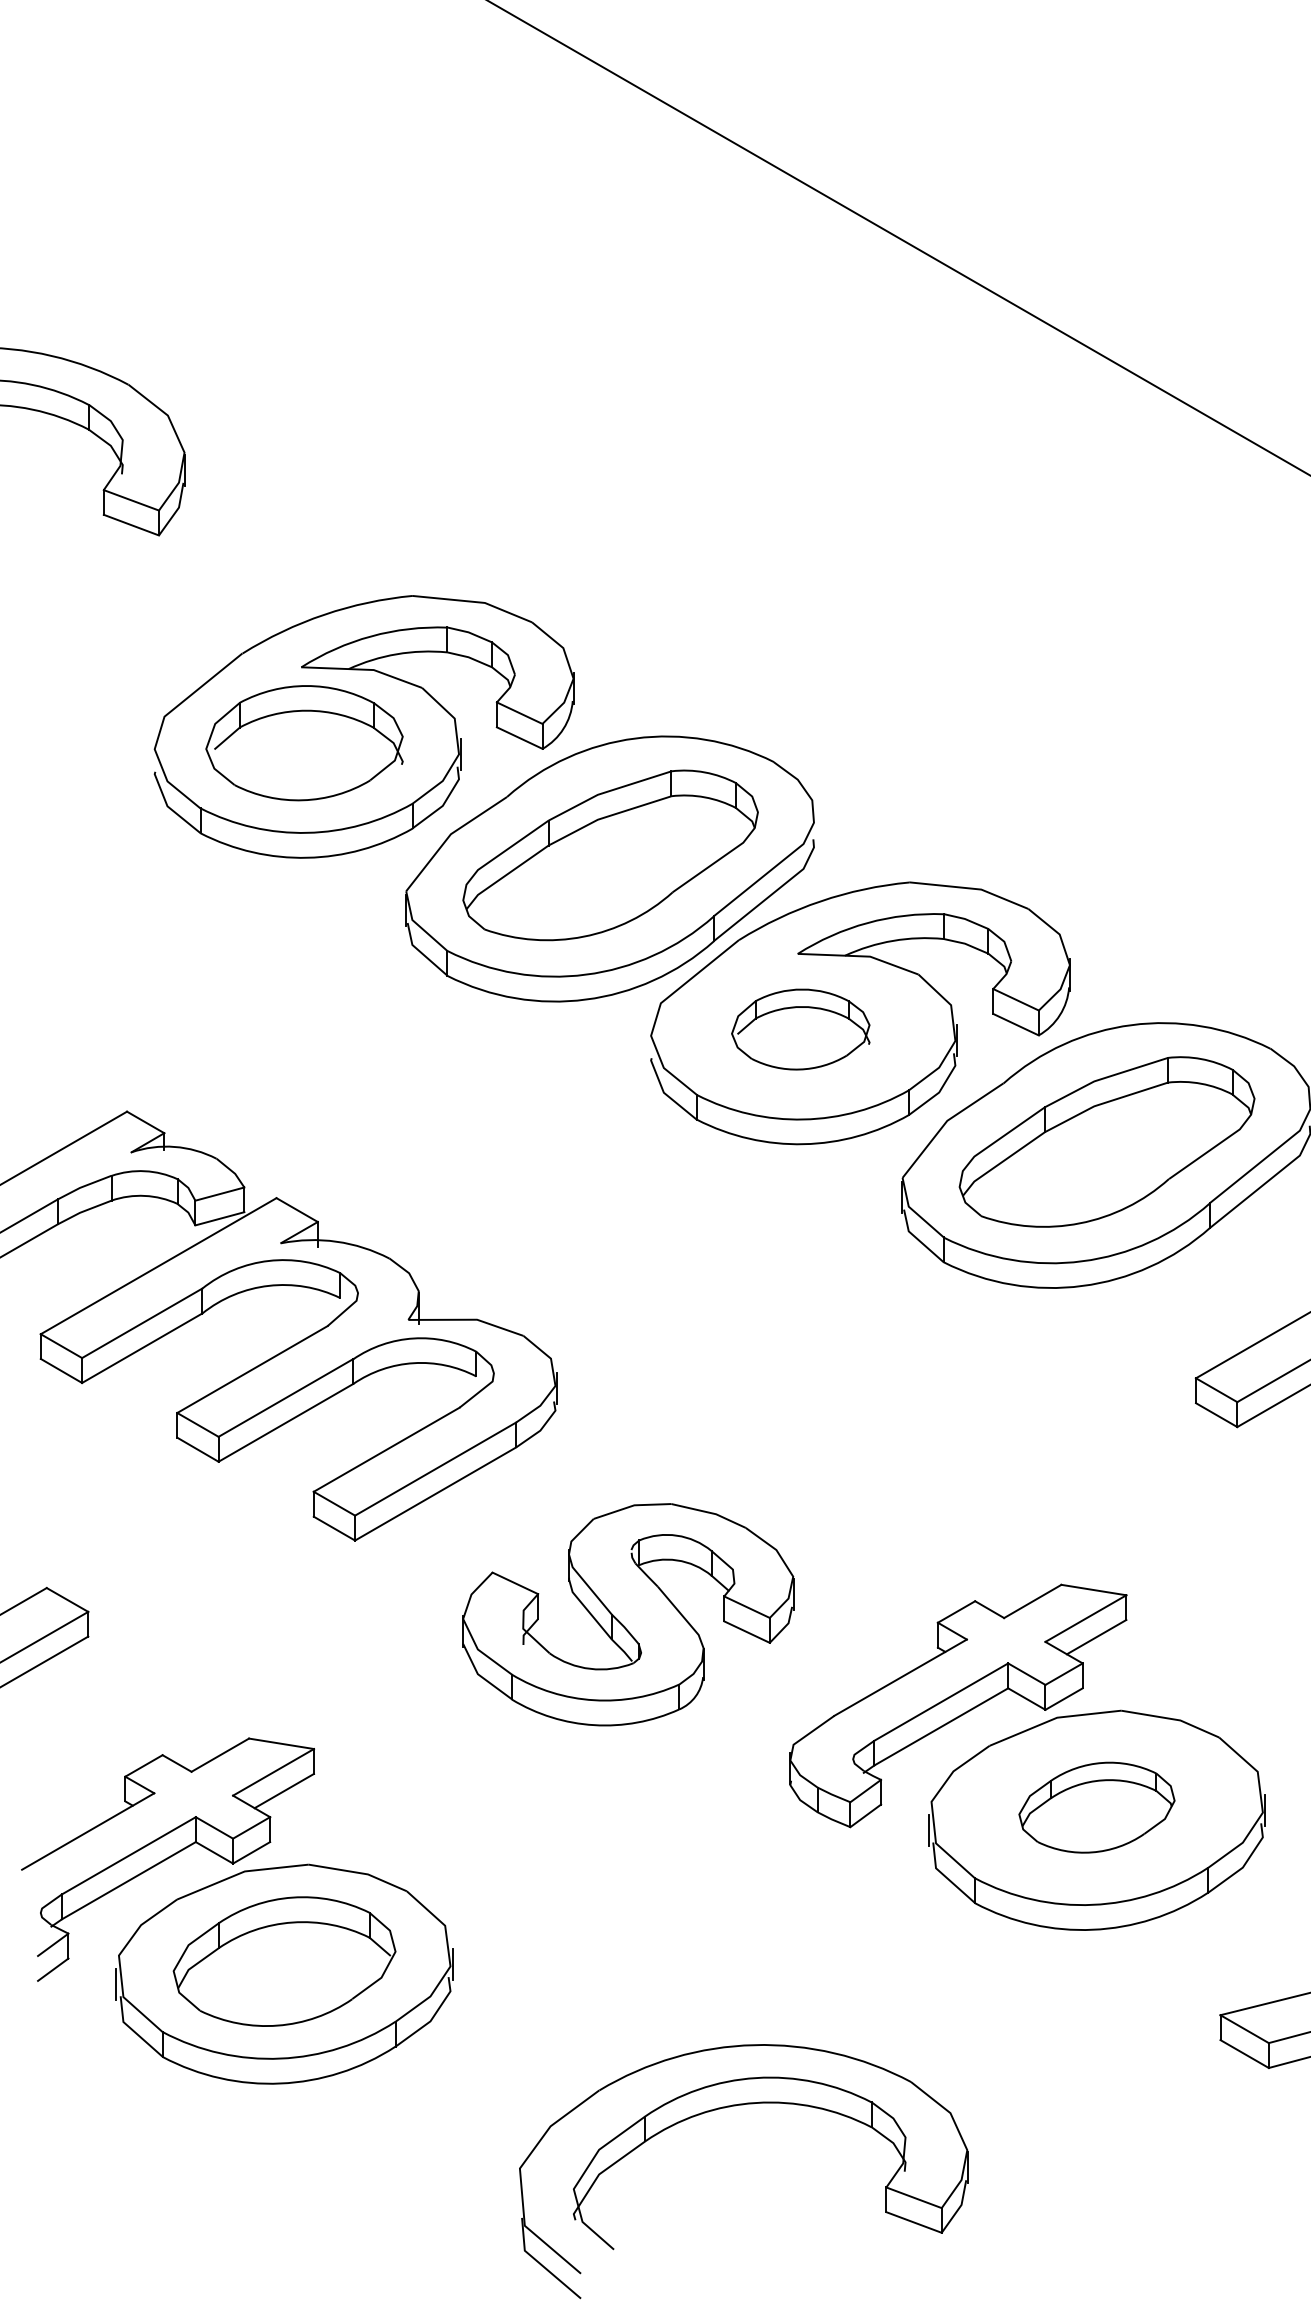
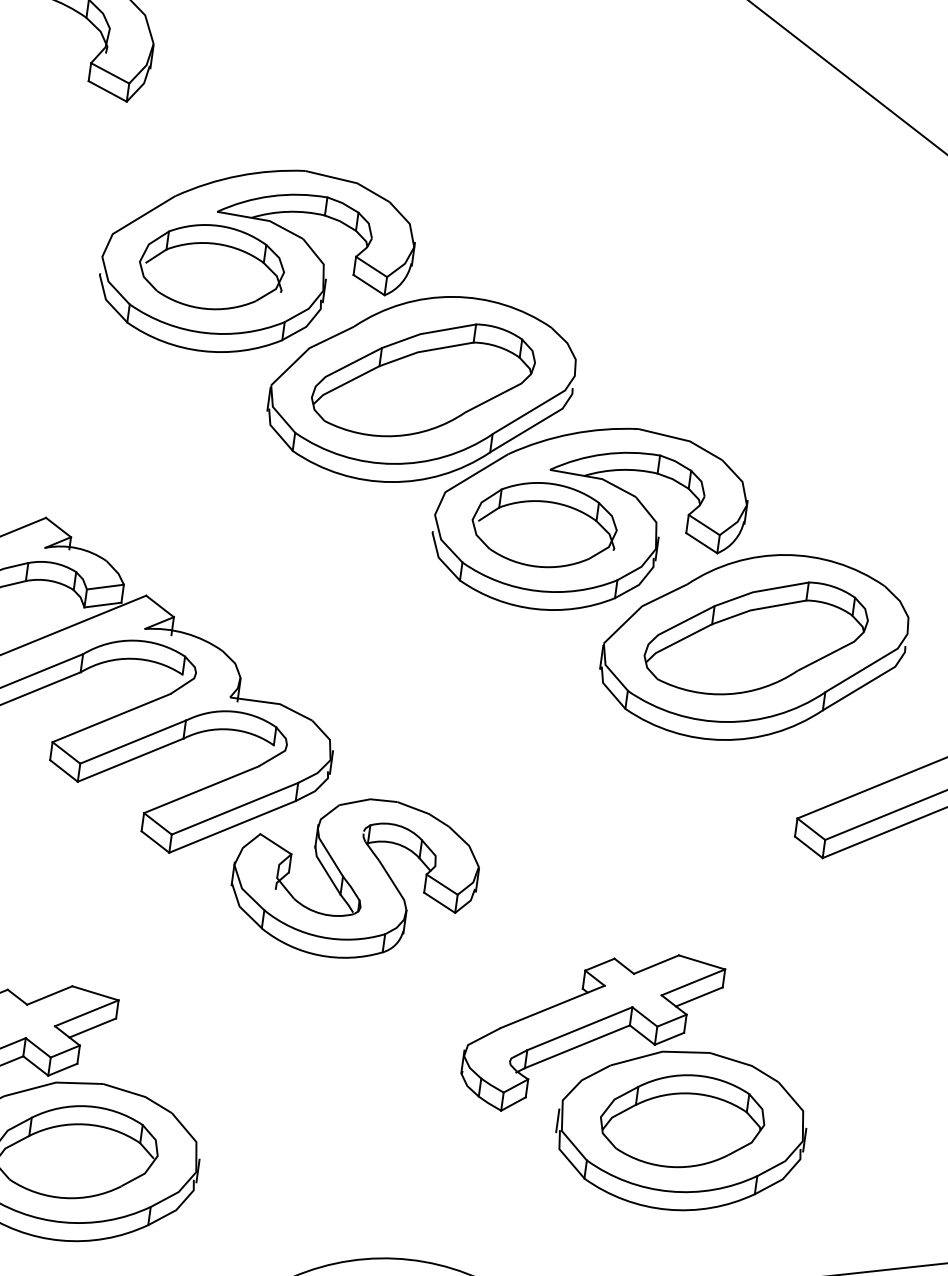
part: (800, 1029) -> (544, 525), size x1.43
part: (628, 1614) -> (355, 878), moved
part: (1096, 1807) -> (682, 1120), size x1.43

